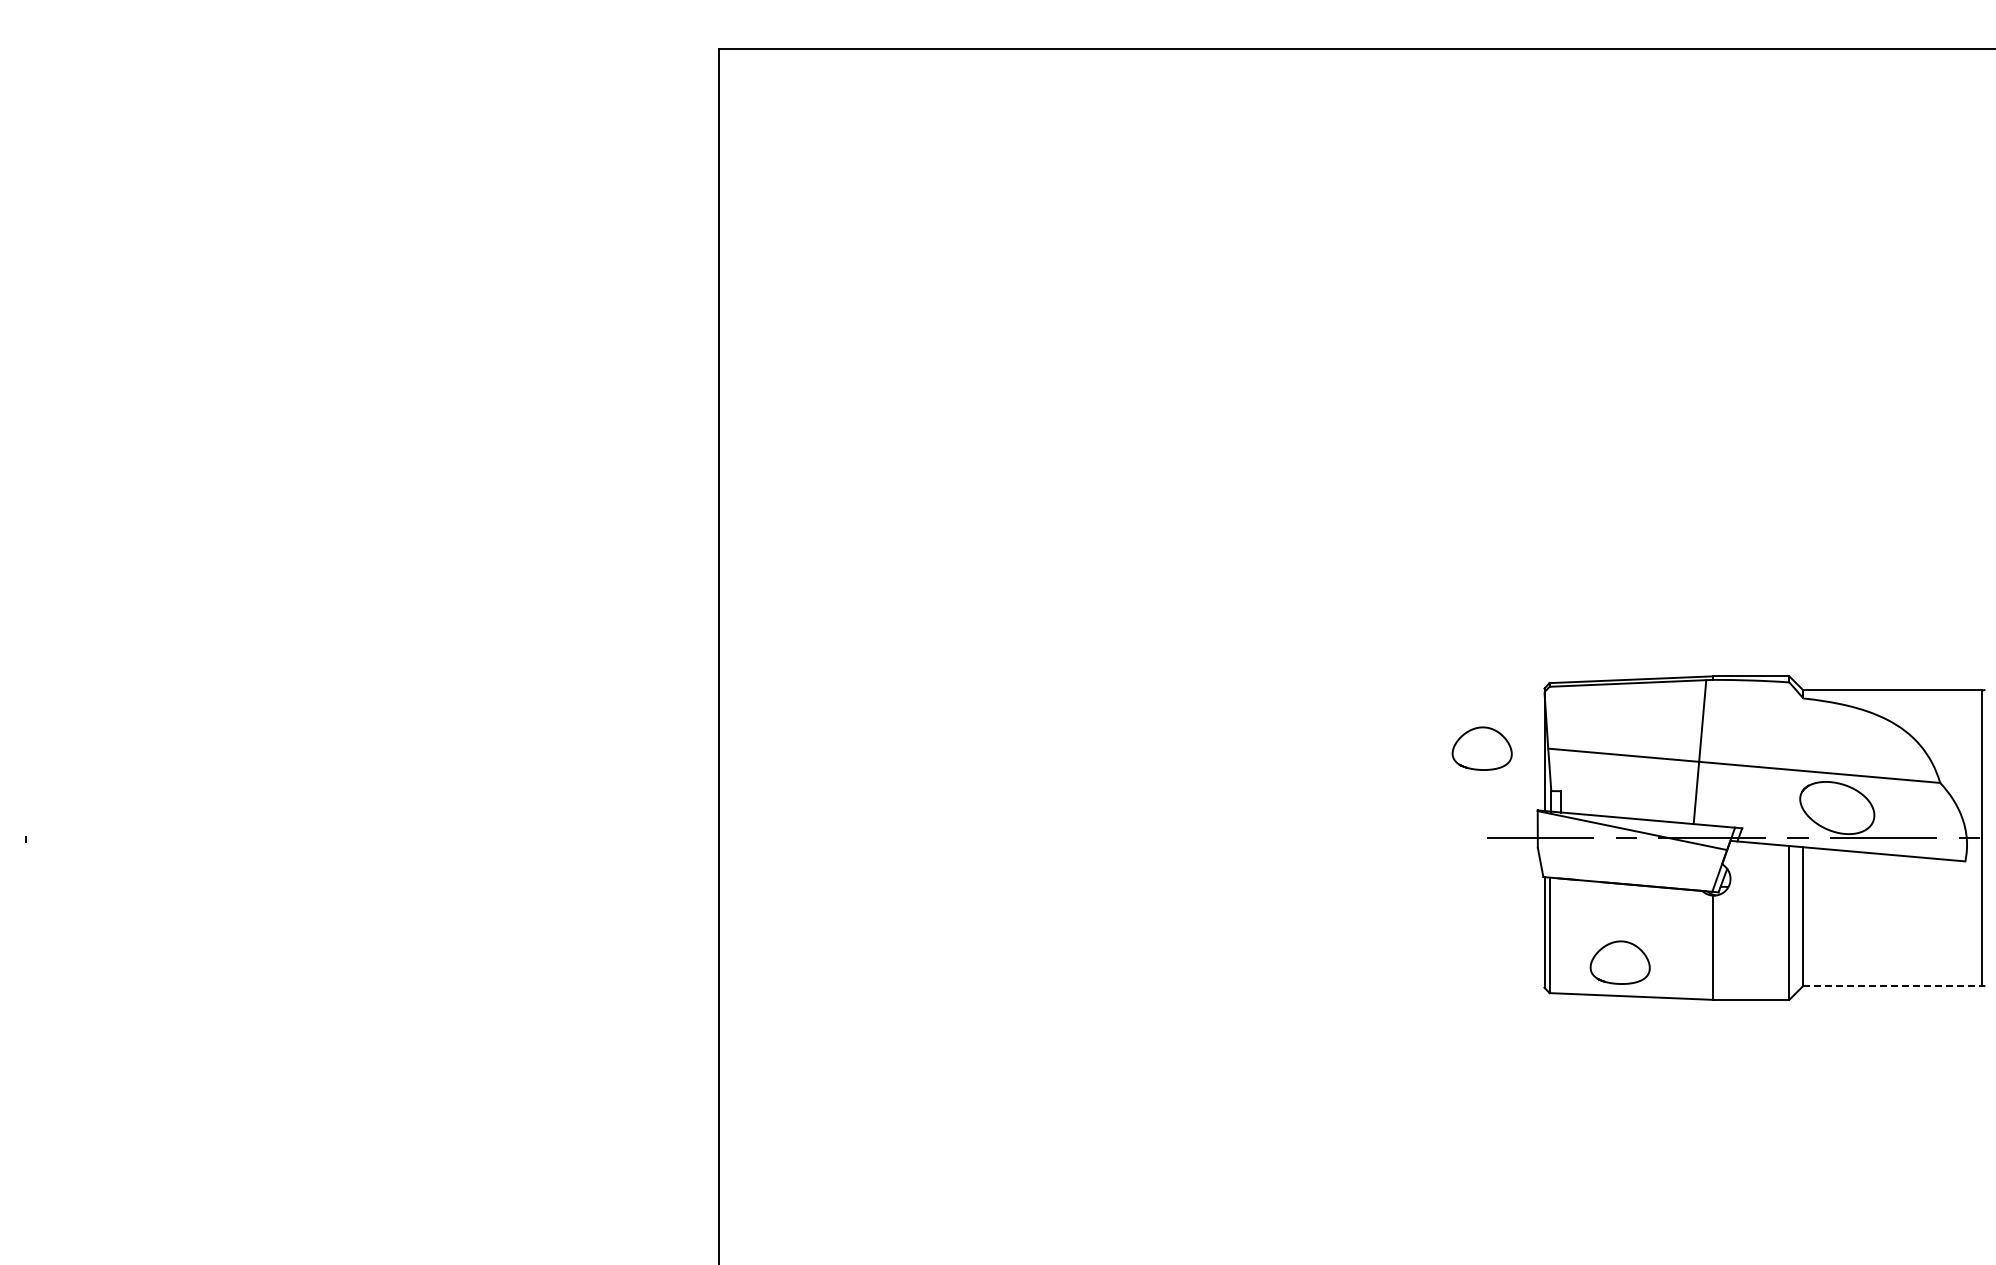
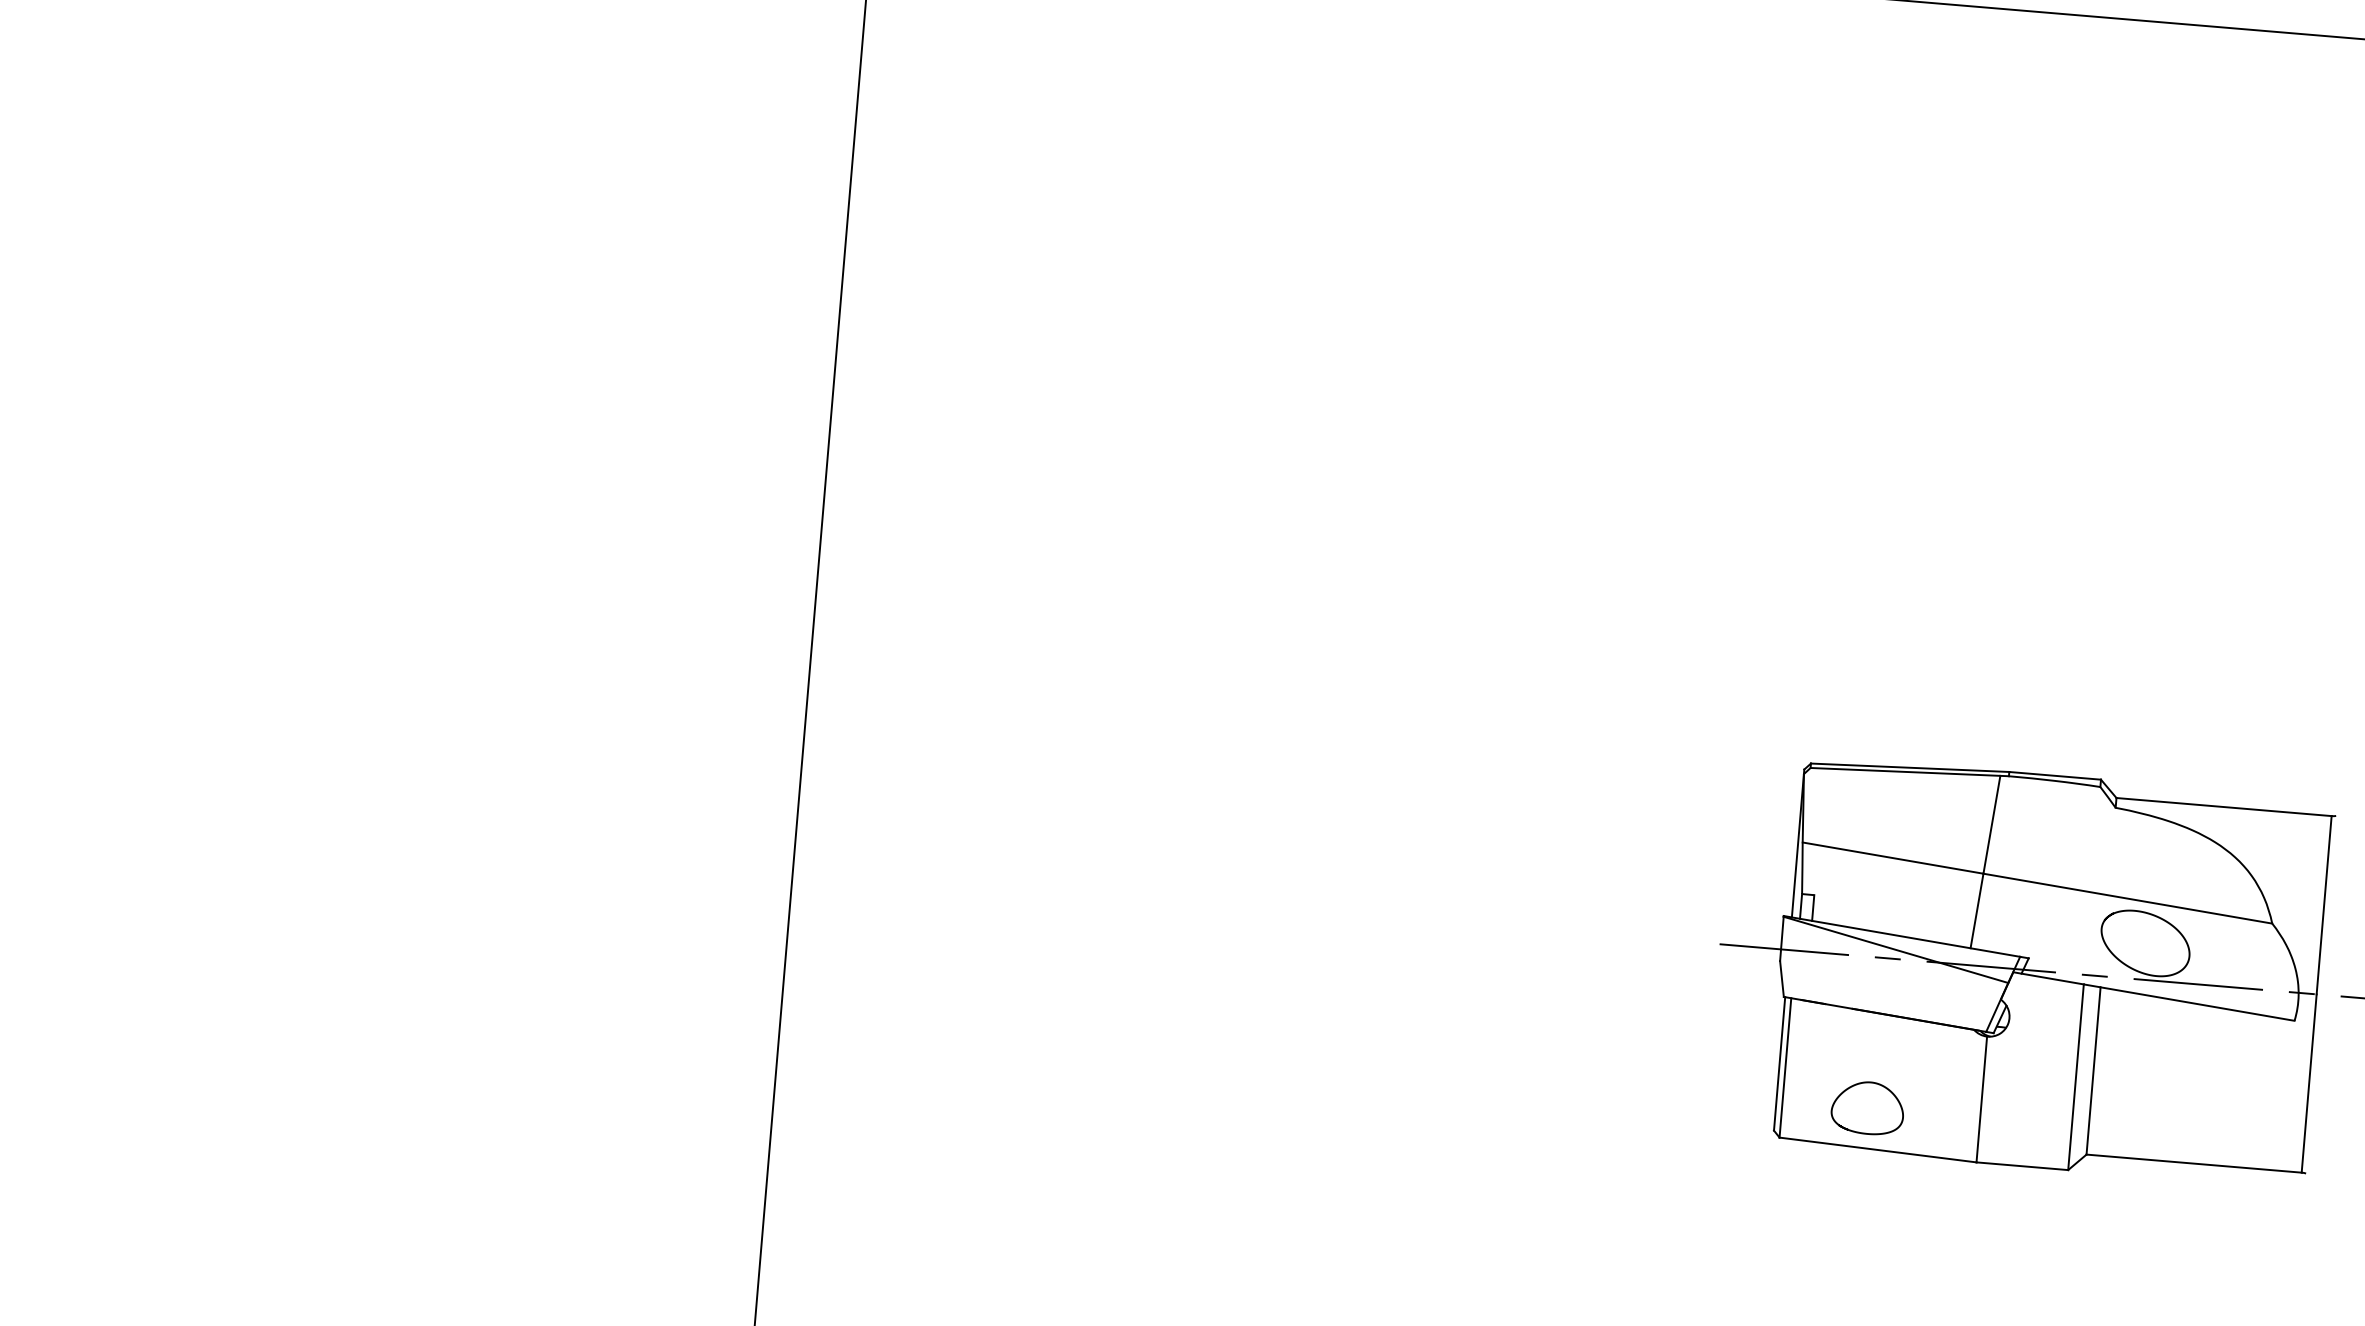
curve: (1476, 729) -> (1718, 812), removed
line: (1893, 985) -> (2195, 1163), dashed -> solid

